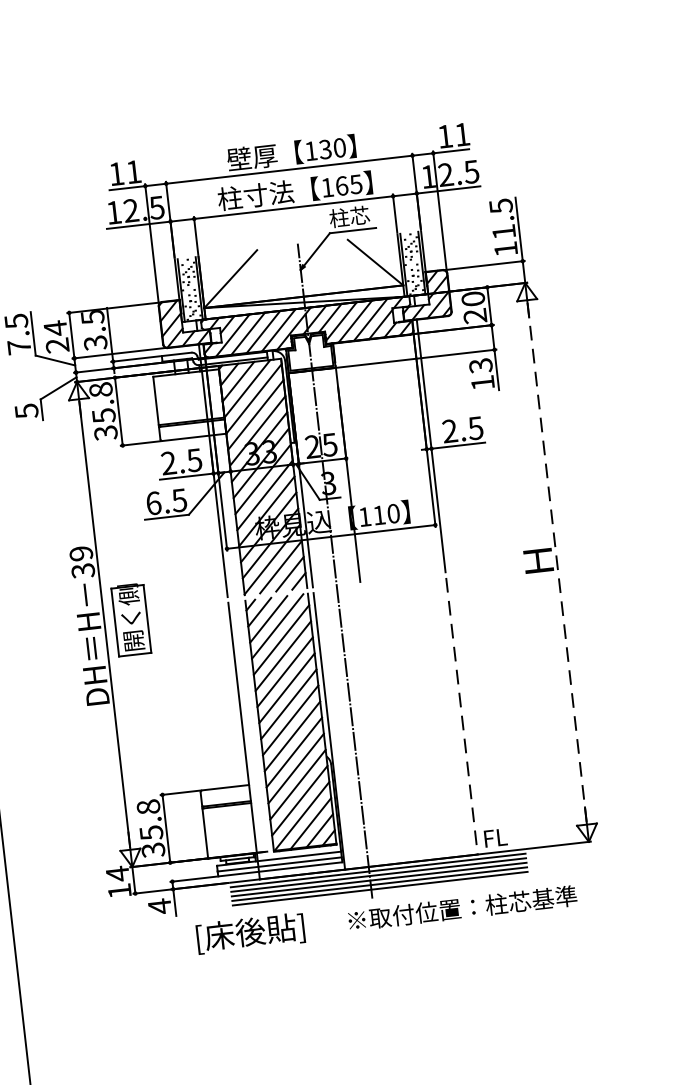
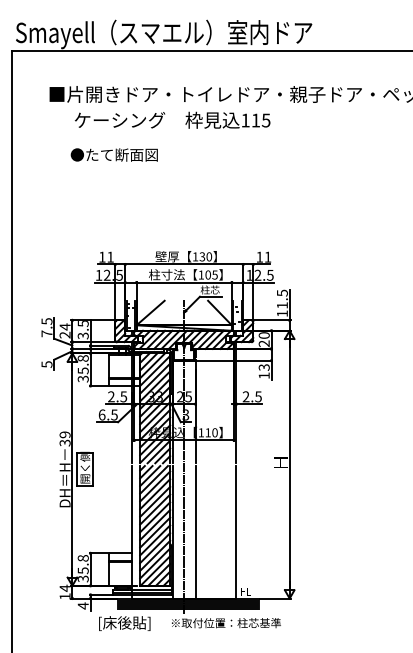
text: (342, 184) -> (208, 274), 165 -> 105
line: (556, 564) -> (289, 465), dashed -> solid
line: (462, 716) -> (236, 532), dashed -> solid
line: (376, 726) -> (195, 532), added

